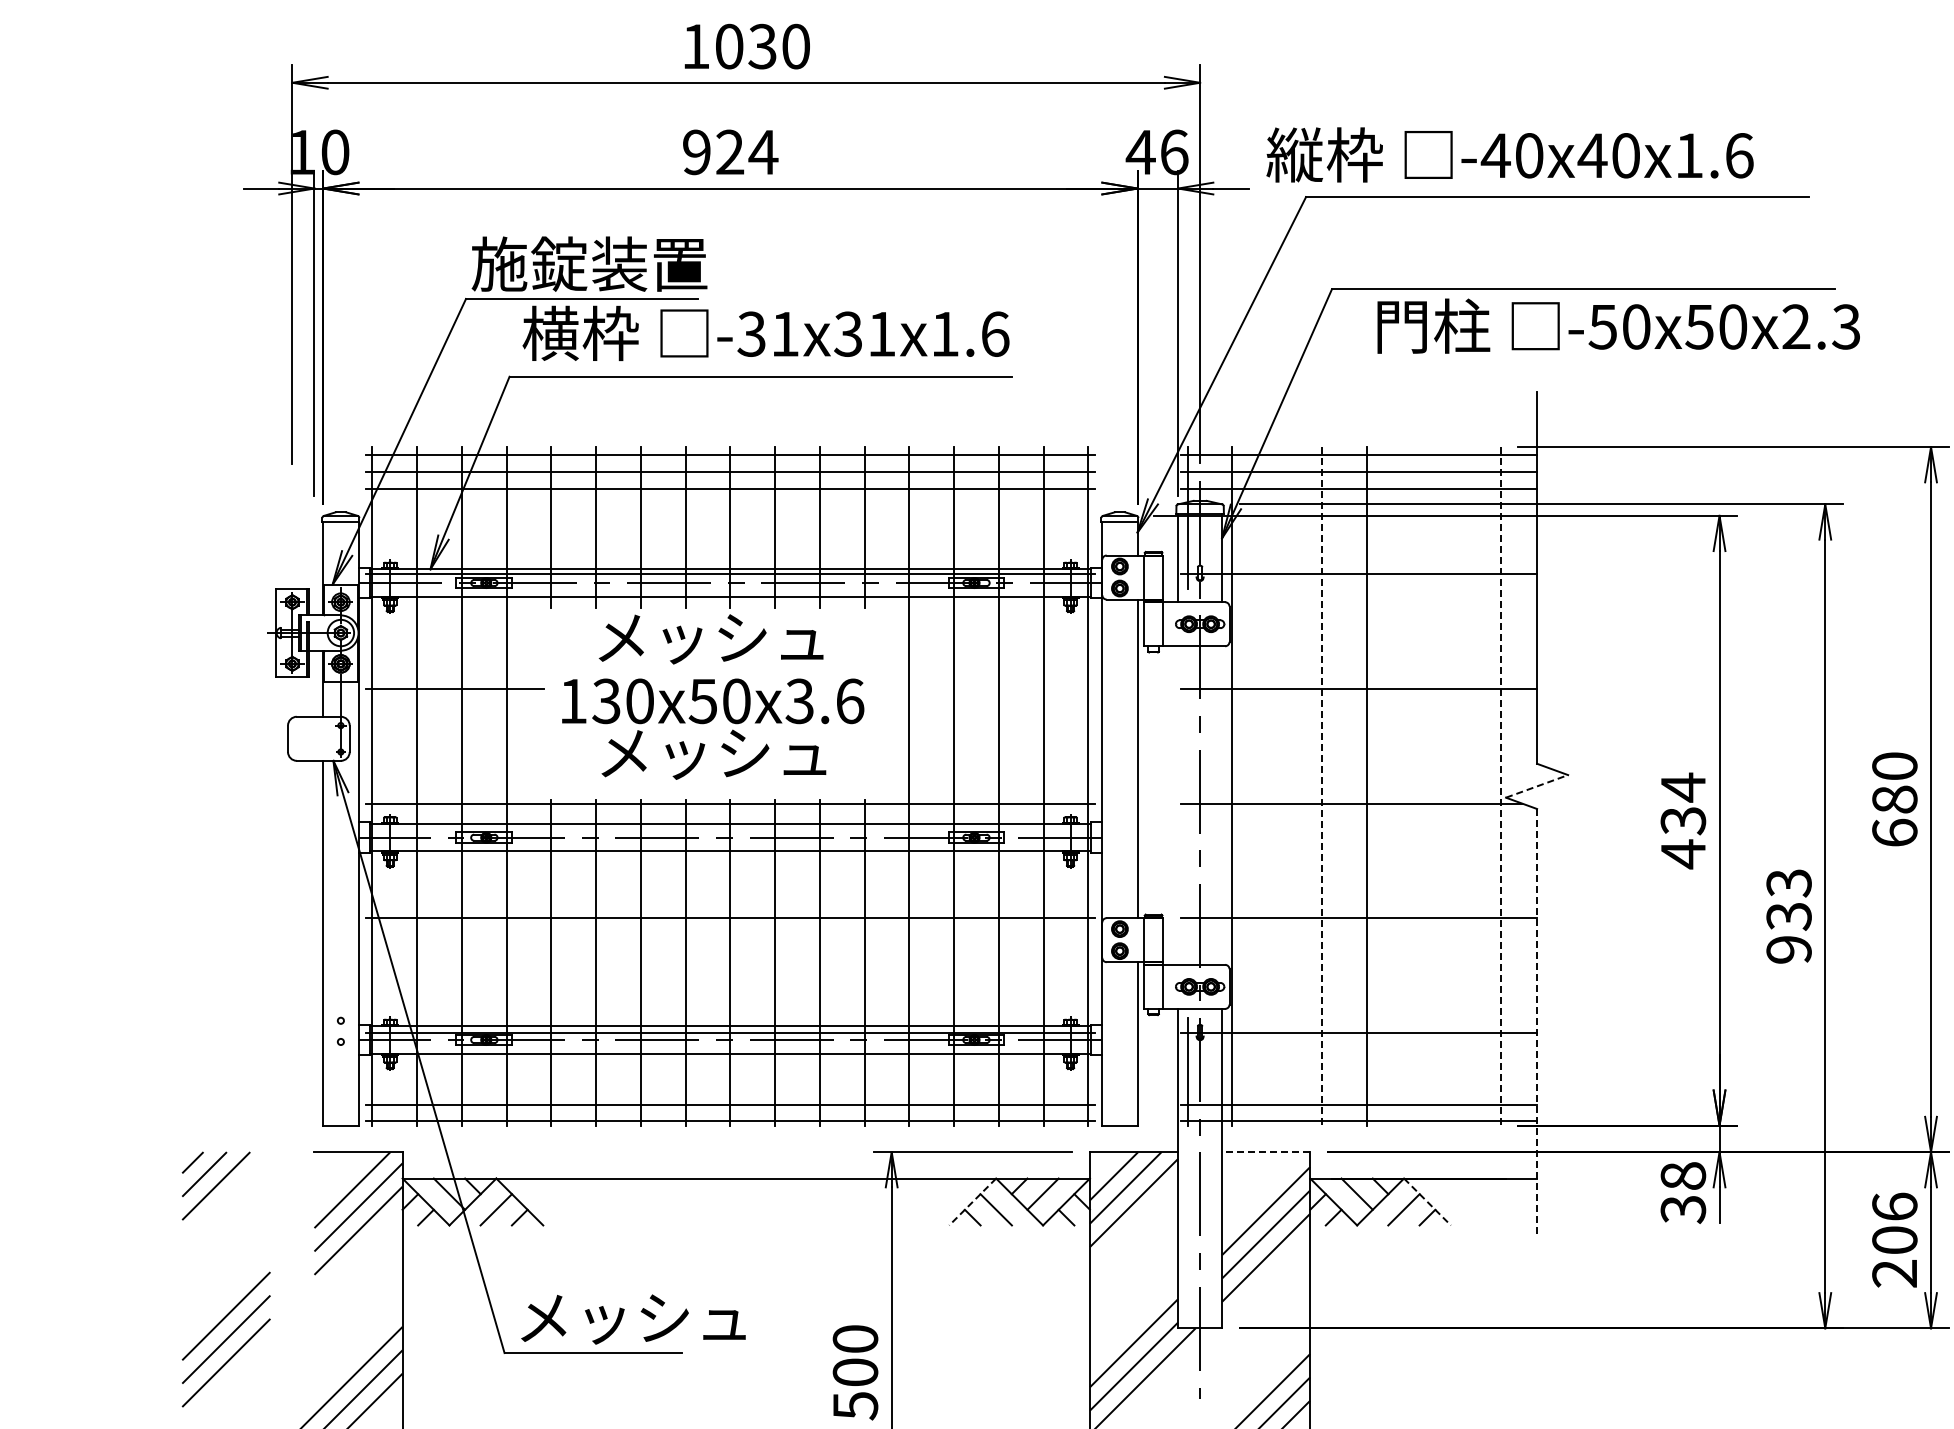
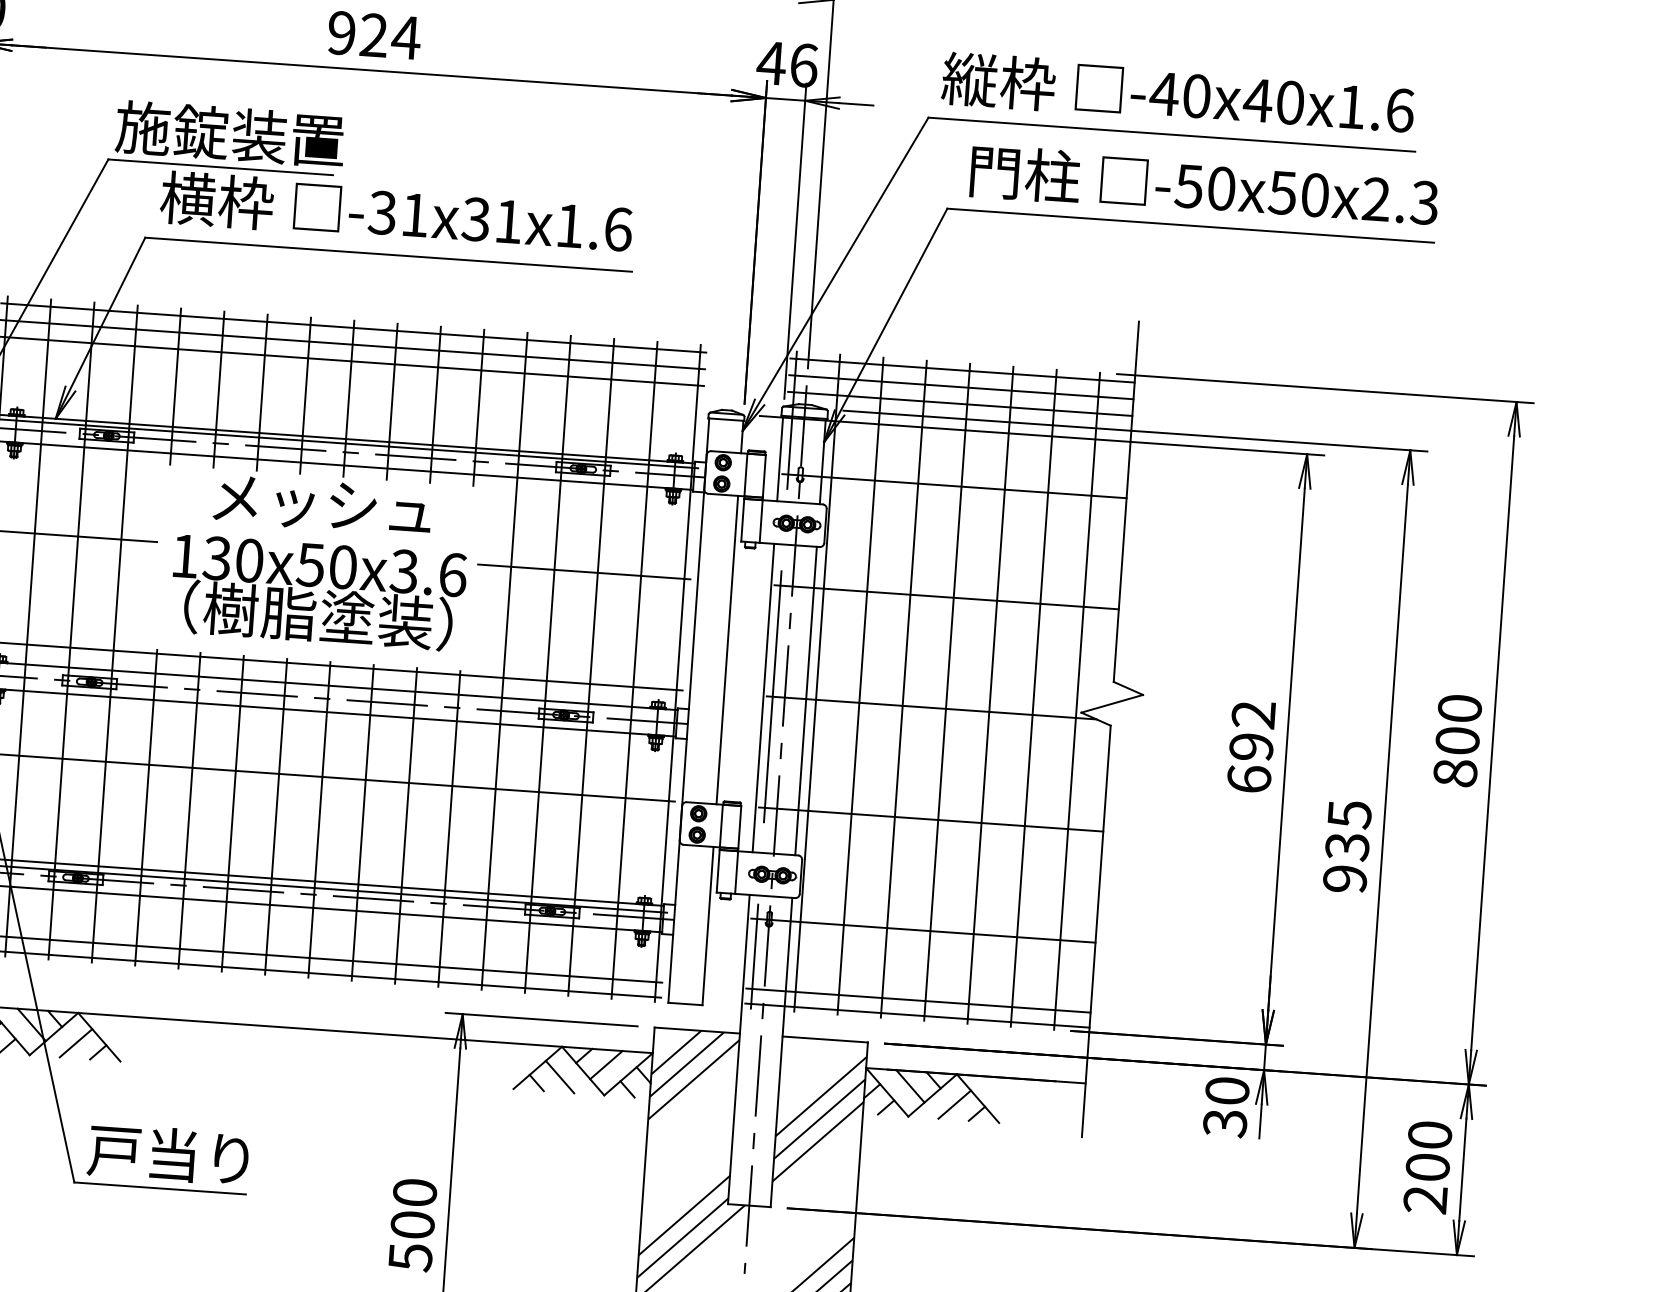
text: (1509, 154) -> (1177, 93), moved
text: (1618, 325) -> (1204, 186), moved
line: (984, 688) -> (583, 571), added
text: (714, 752) -> (318, 615), メッシュ -> （樹脂塗装）
line: (1277, 786) -> (860, 686), added
line: (1321, 786) -> (903, 689), dashed -> solid
line: (1411, 786) -> (990, 695), added
line: (1456, 786) -> (1034, 698), added
line: (1500, 786) -> (1076, 701), dashed -> solid
line: (1537, 786) -> (1112, 703), dashed -> solid
line: (1187, 803) -> (772, 696), added
line: (1178, 805) -> (763, 698), added
line: (1222, 805) -> (806, 701), added
text: (1894, 815) -> (1456, 756), 680 -> 800
text: (1683, 820) -> (1251, 746), 434 -> 692
text: (1788, 883) -> (1349, 814), 933 -> 935
line: (1537, 1021) -> (1096, 931), dashed -> solid
line: (1265, 1152) -> (824, 1039), dashed -> solid
text: (1682, 1175) -> (1226, 1090), 38 -> 30
line: (972, 1202) -> (537, 1068), dashed -> solid
line: (1427, 1202) -> (977, 1099), dashed -> solid
text: (1894, 1206) -> (1429, 1134), 206 -> 200
text: (630, 1317) -> (198, 1156), メッシュ -> 戸当り

